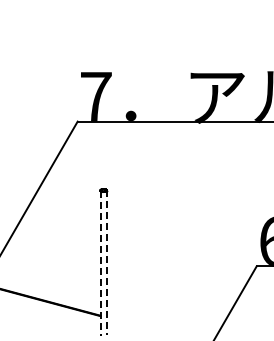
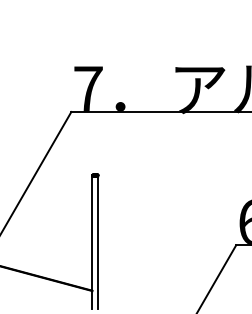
line: (106, 262) -> (97, 241), dashed -> solid
line: (100, 263) -> (92, 242), dashed -> solid

